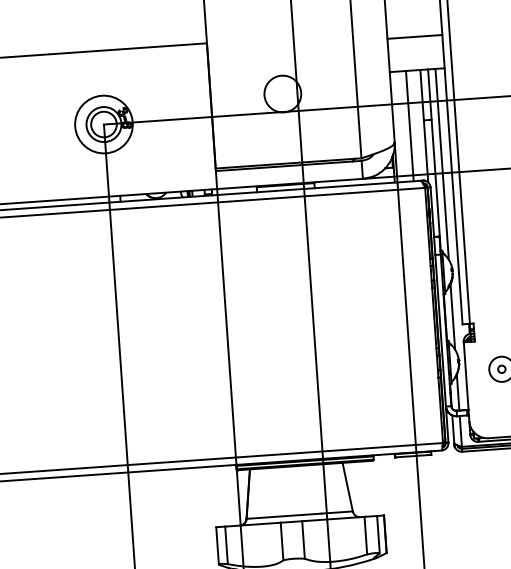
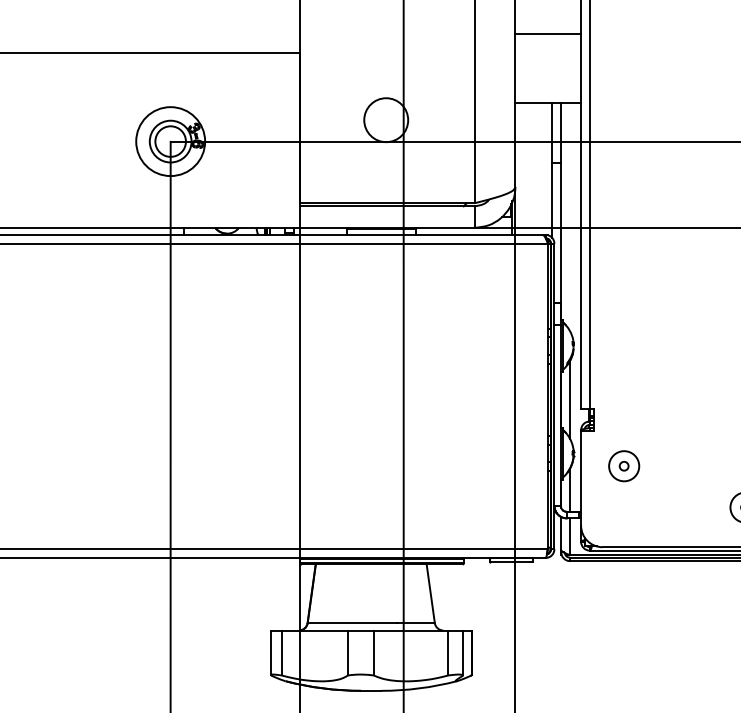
line: (415, 37) -> (548, 34), moved
line: (409, 125) -> (534, 168), removed
line: (442, 163) -> (570, 216), removed

